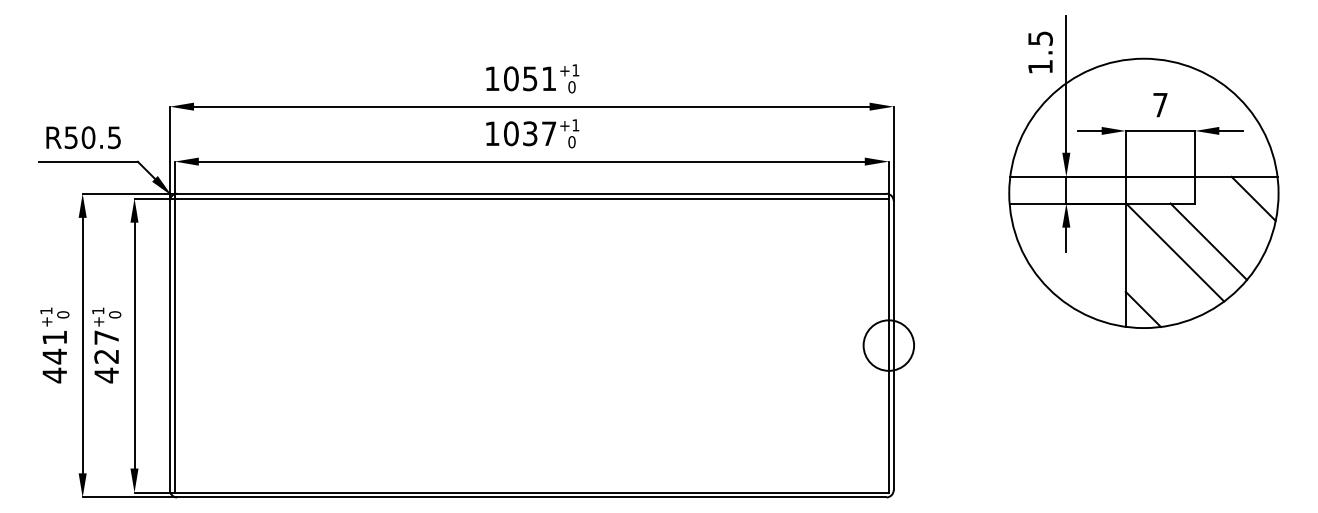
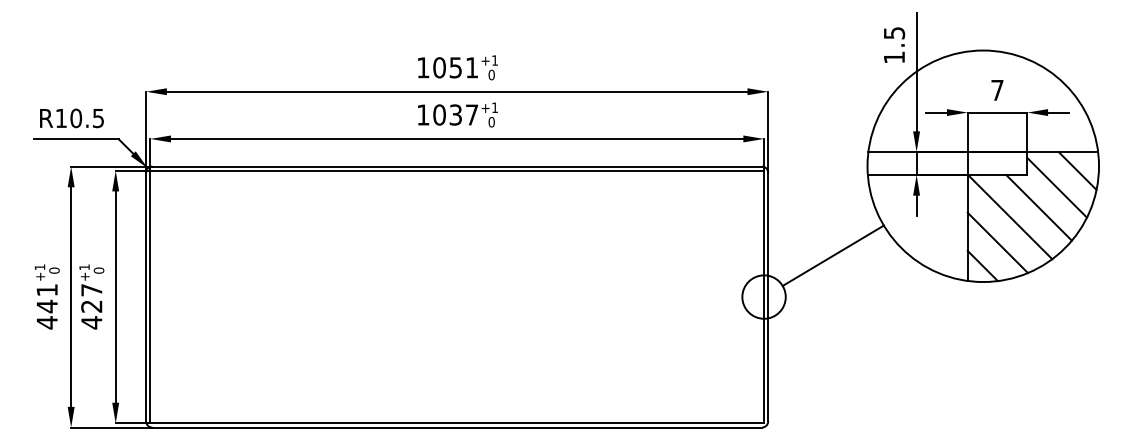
text: (70, 137) -> (60, 118), R50.5 -> R10.5
line: (1229, 218) -> (1056, 187), added
line: (1160, 282) -> (997, 242), added
line: (968, 297) -> (832, 255), added

